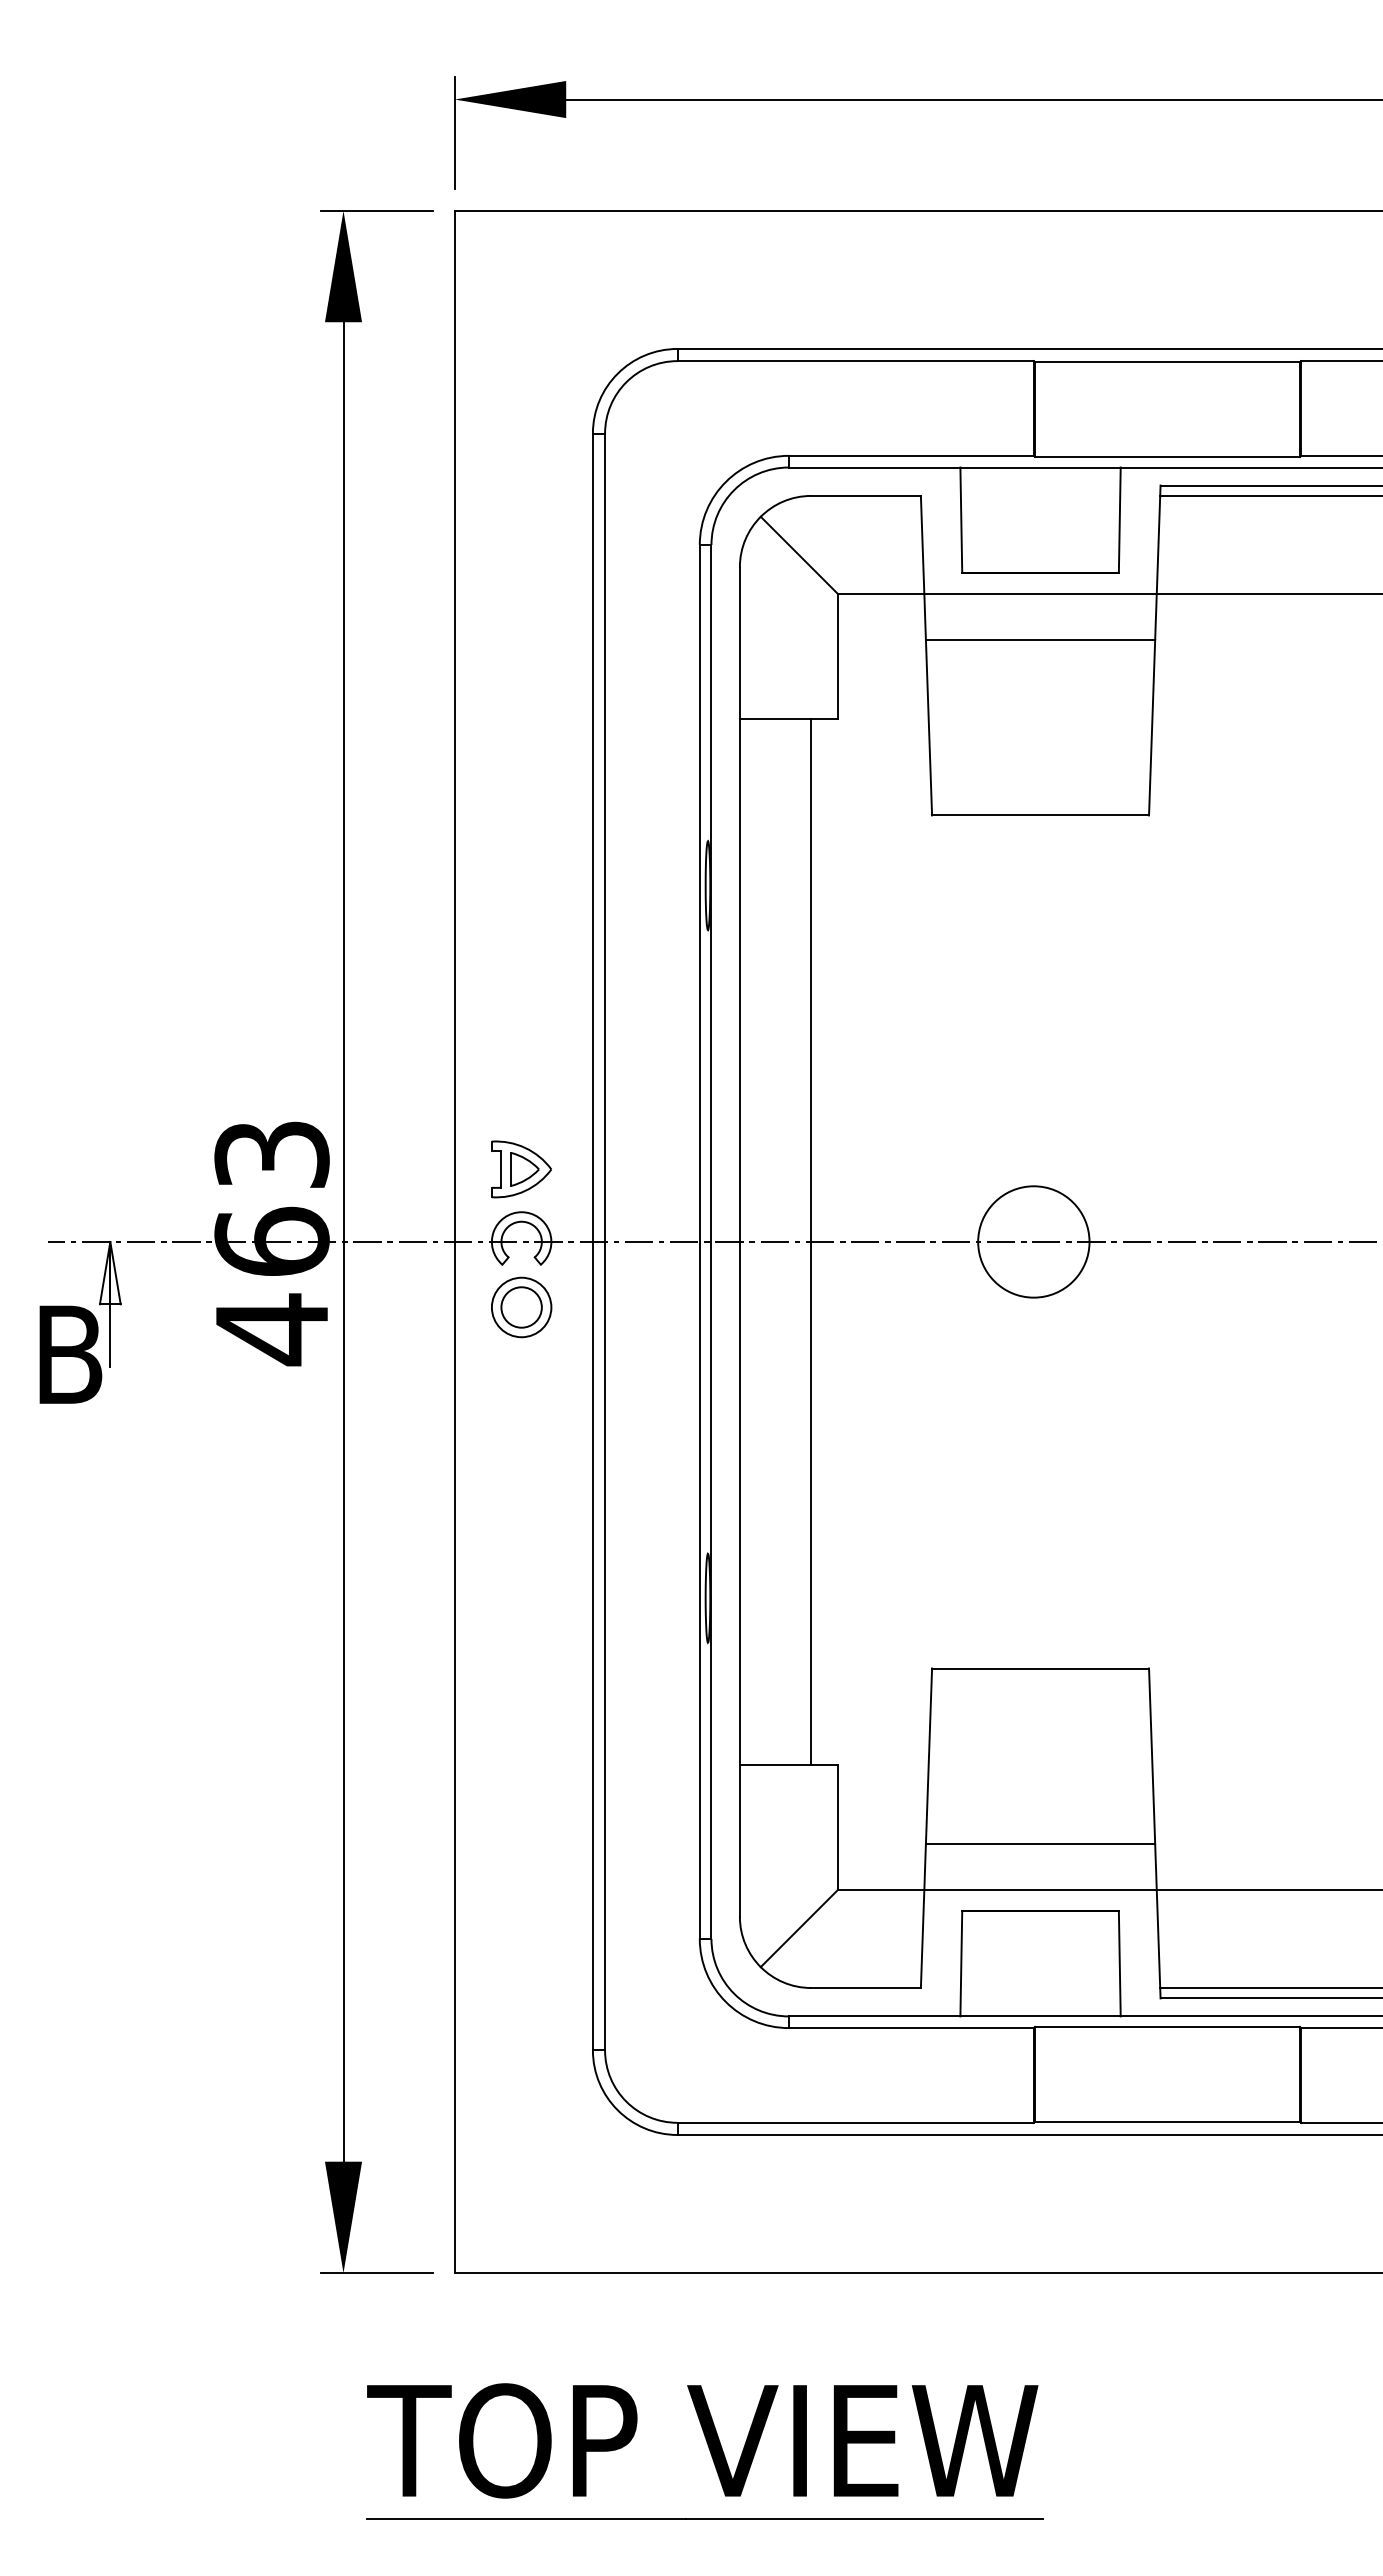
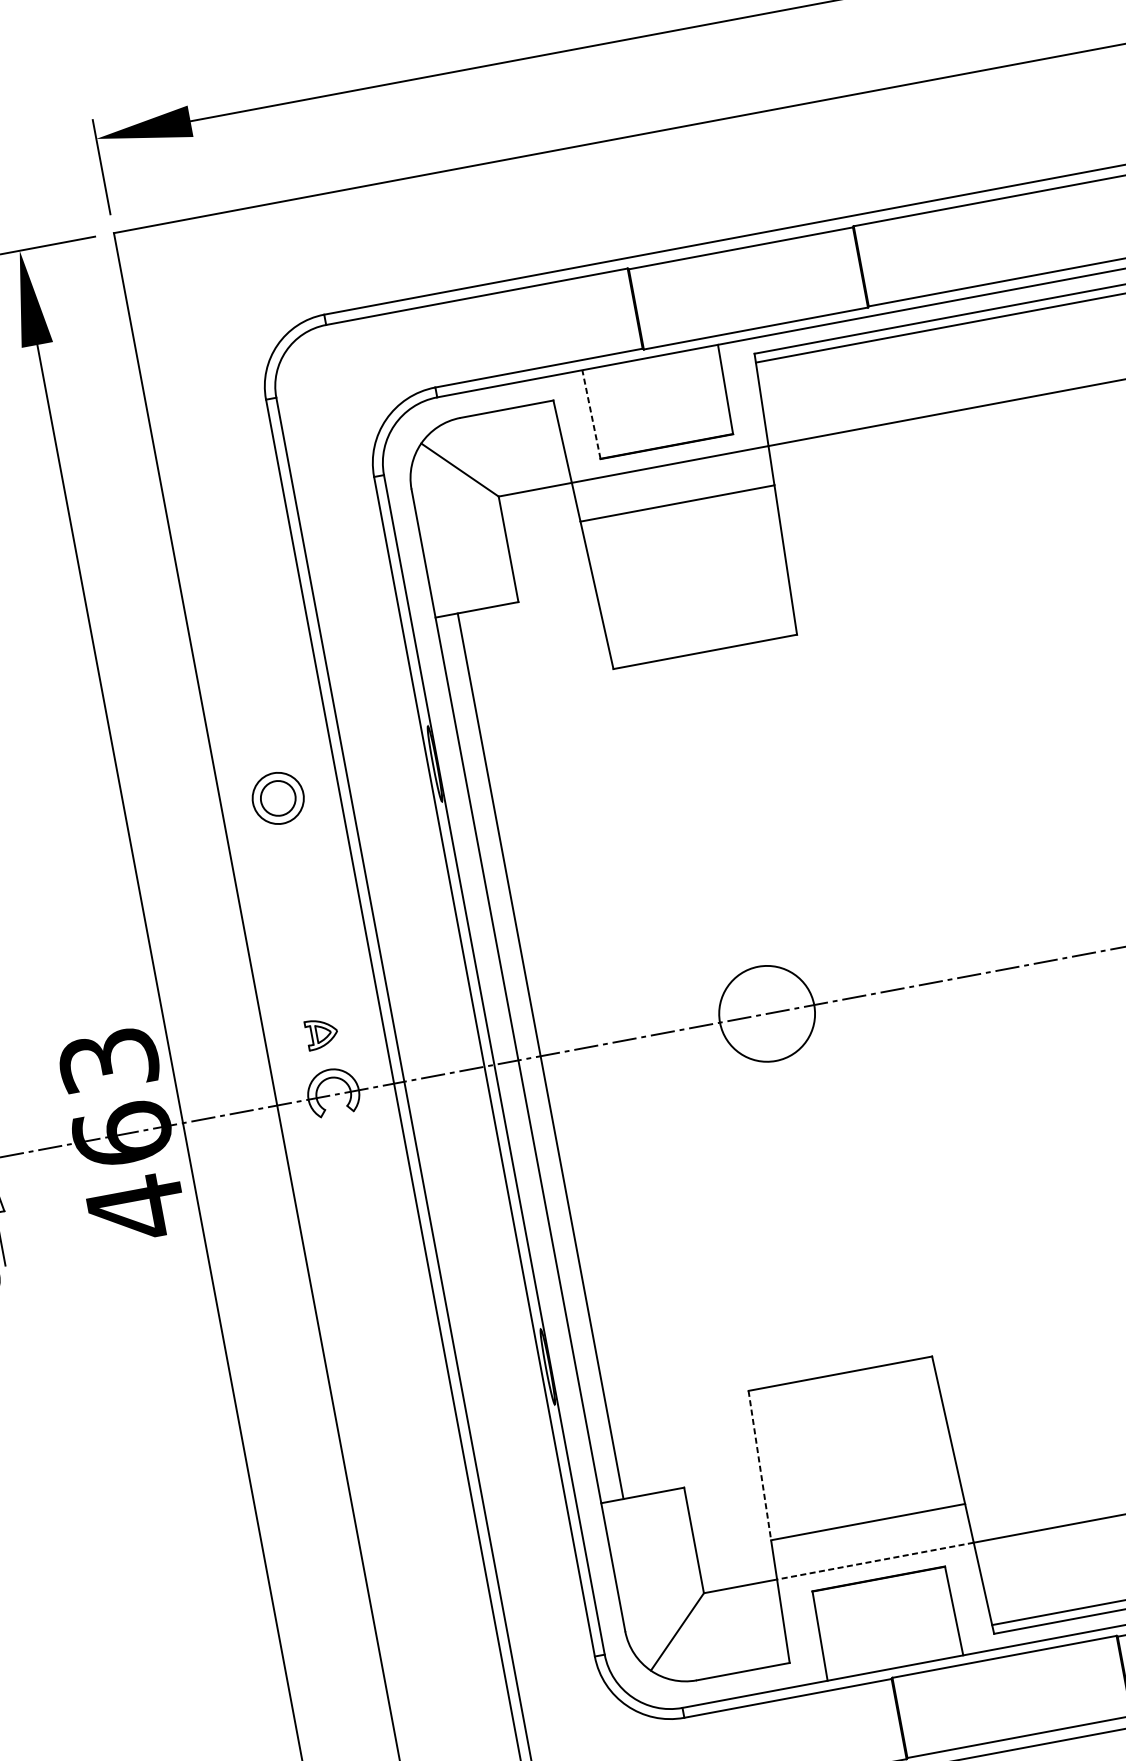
line: (961, 520) -> (591, 414), solid -> dashed
part: (521, 1169) -> (322, 1033), size x0.6
line: (811, 1241) -> (540, 1055), moved
part: (521, 1307) -> (278, 798), moved
line: (929, 1756) -> (760, 1465), solid -> dashed
line: (1040, 1890) -> (875, 1561), solid -> dashed

